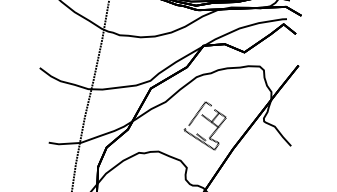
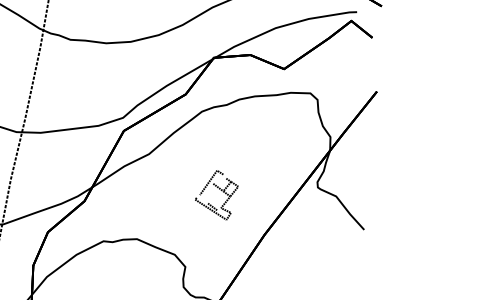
part: (204, 125) -> (215, 194), size x0.6

